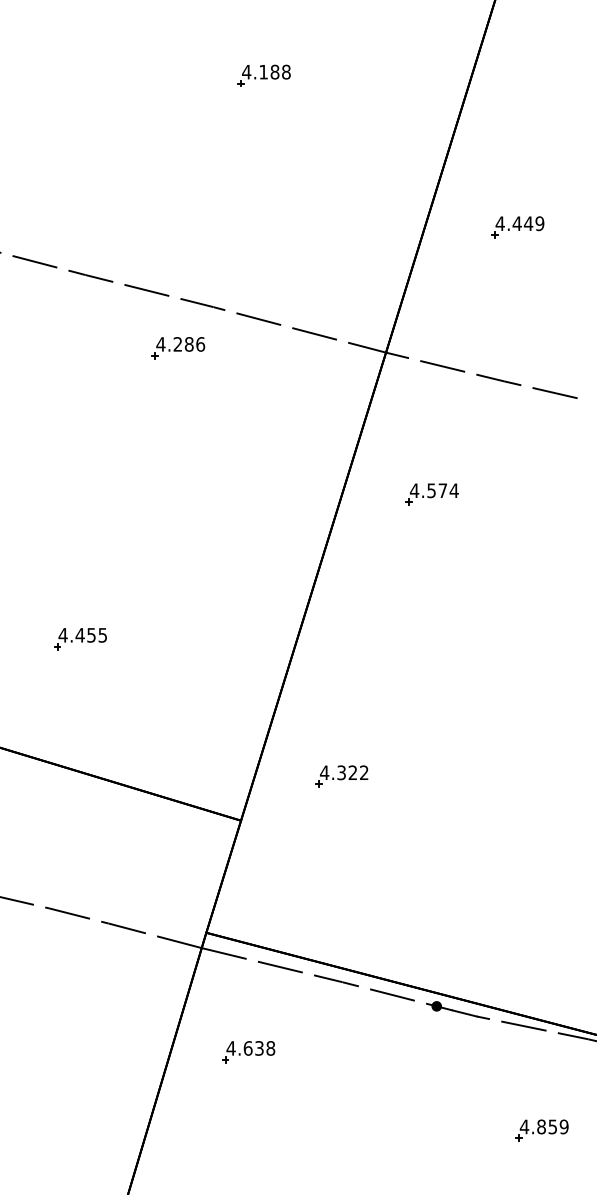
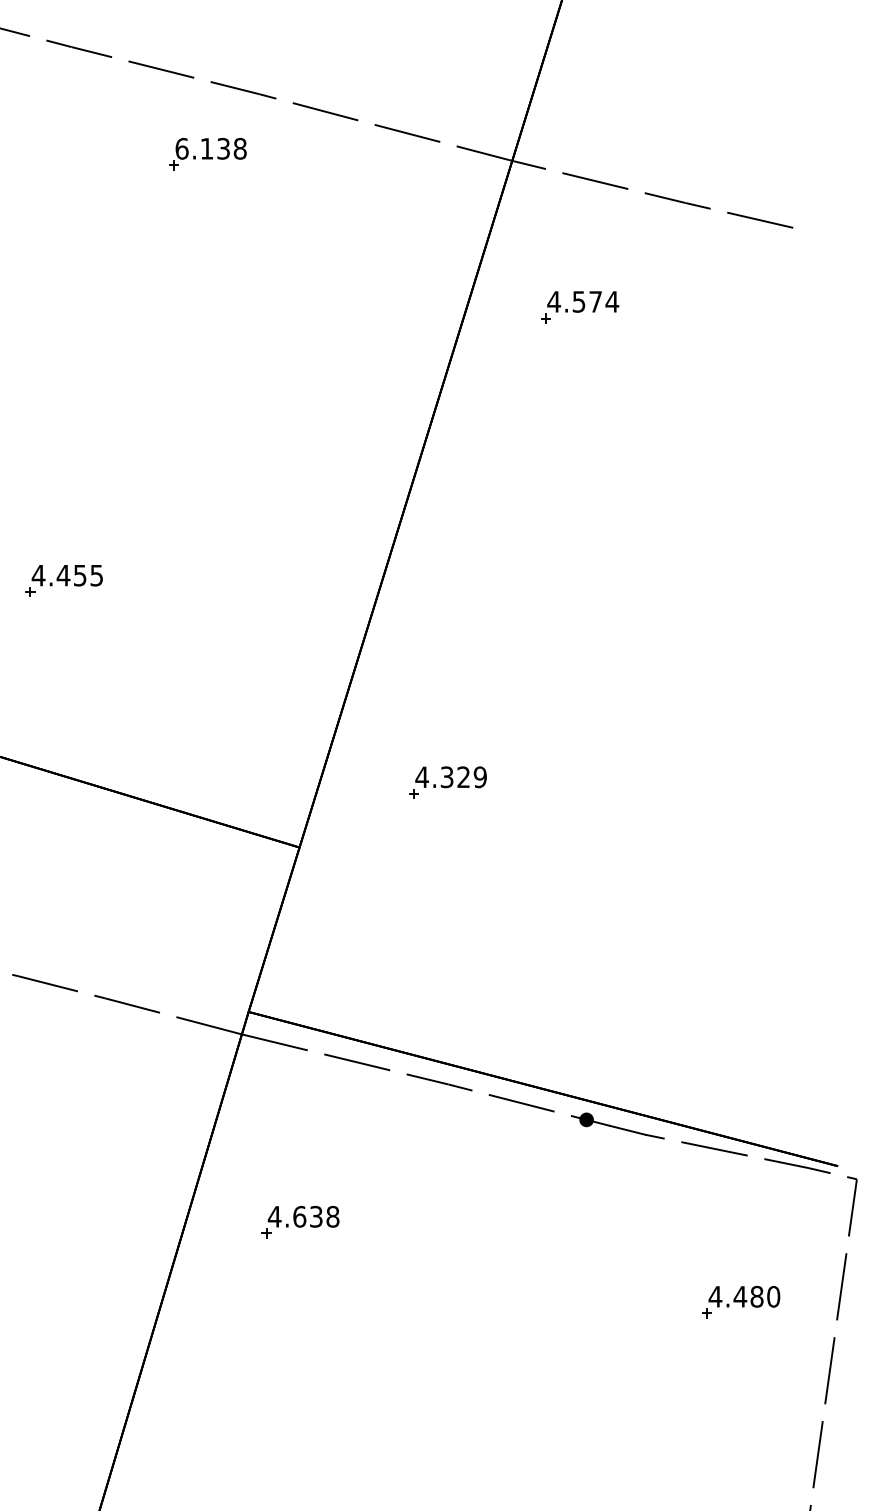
text: (180, 344) -> (210, 148), 4.286 -> 6.138
part: (431, 494) -> (578, 307), moved
text: (363, 772) -> (479, 776), 4.322 -> 4.329
part: (248, 1052) -> (300, 1222), moved
text: (552, 1126) -> (756, 1296), 4.859 -> 4.480

